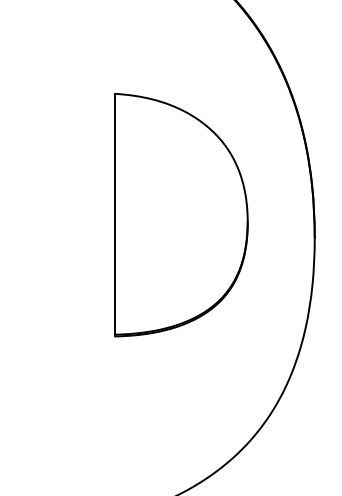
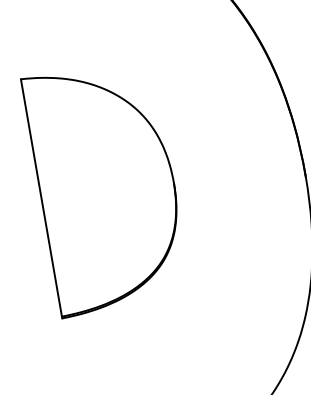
part: (181, 215) -> (107, 187), moved

